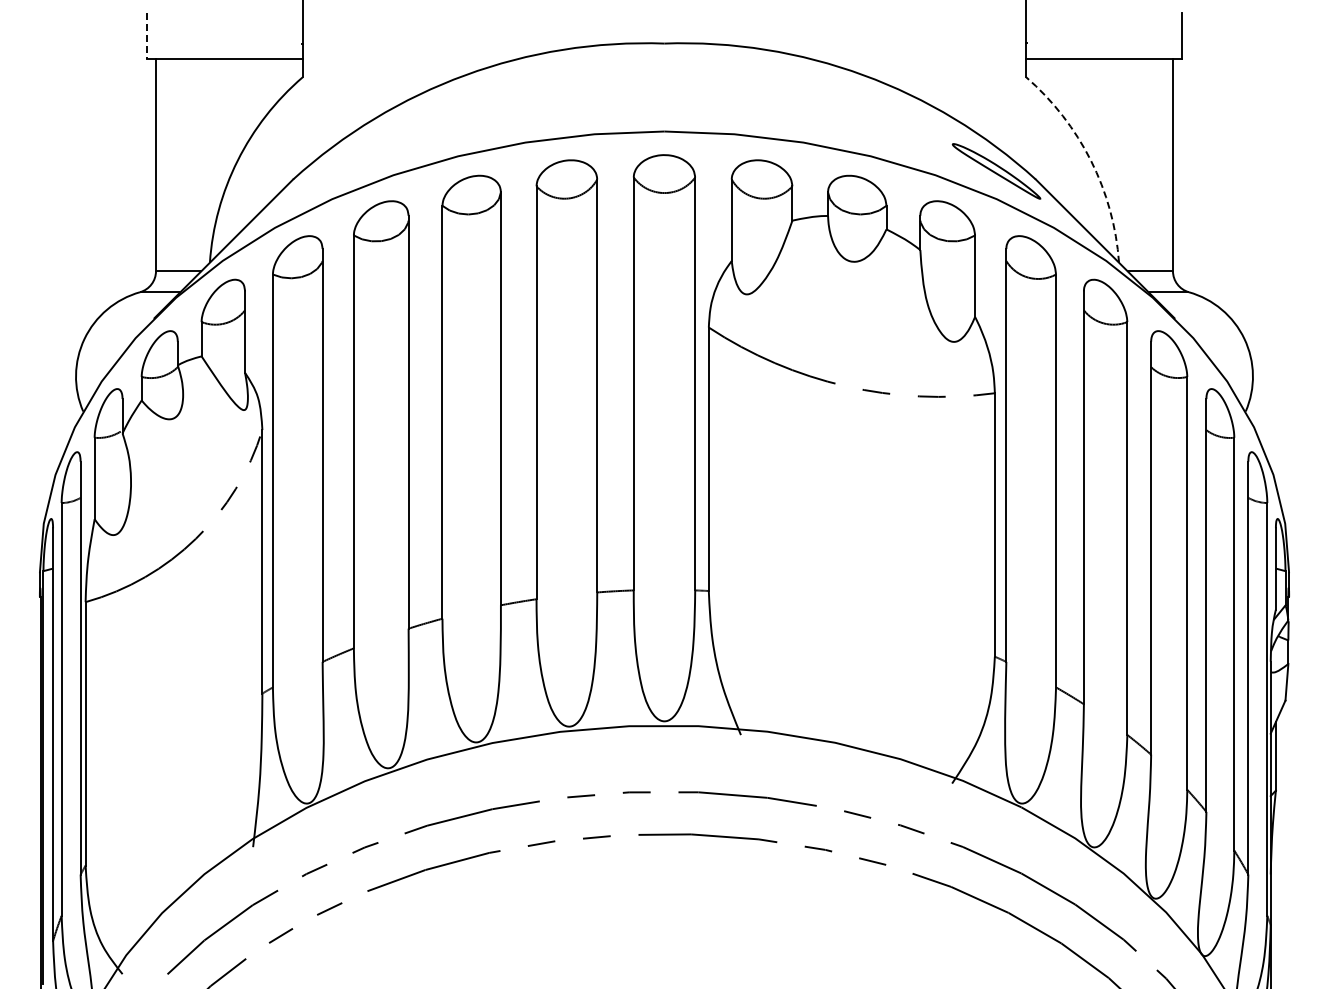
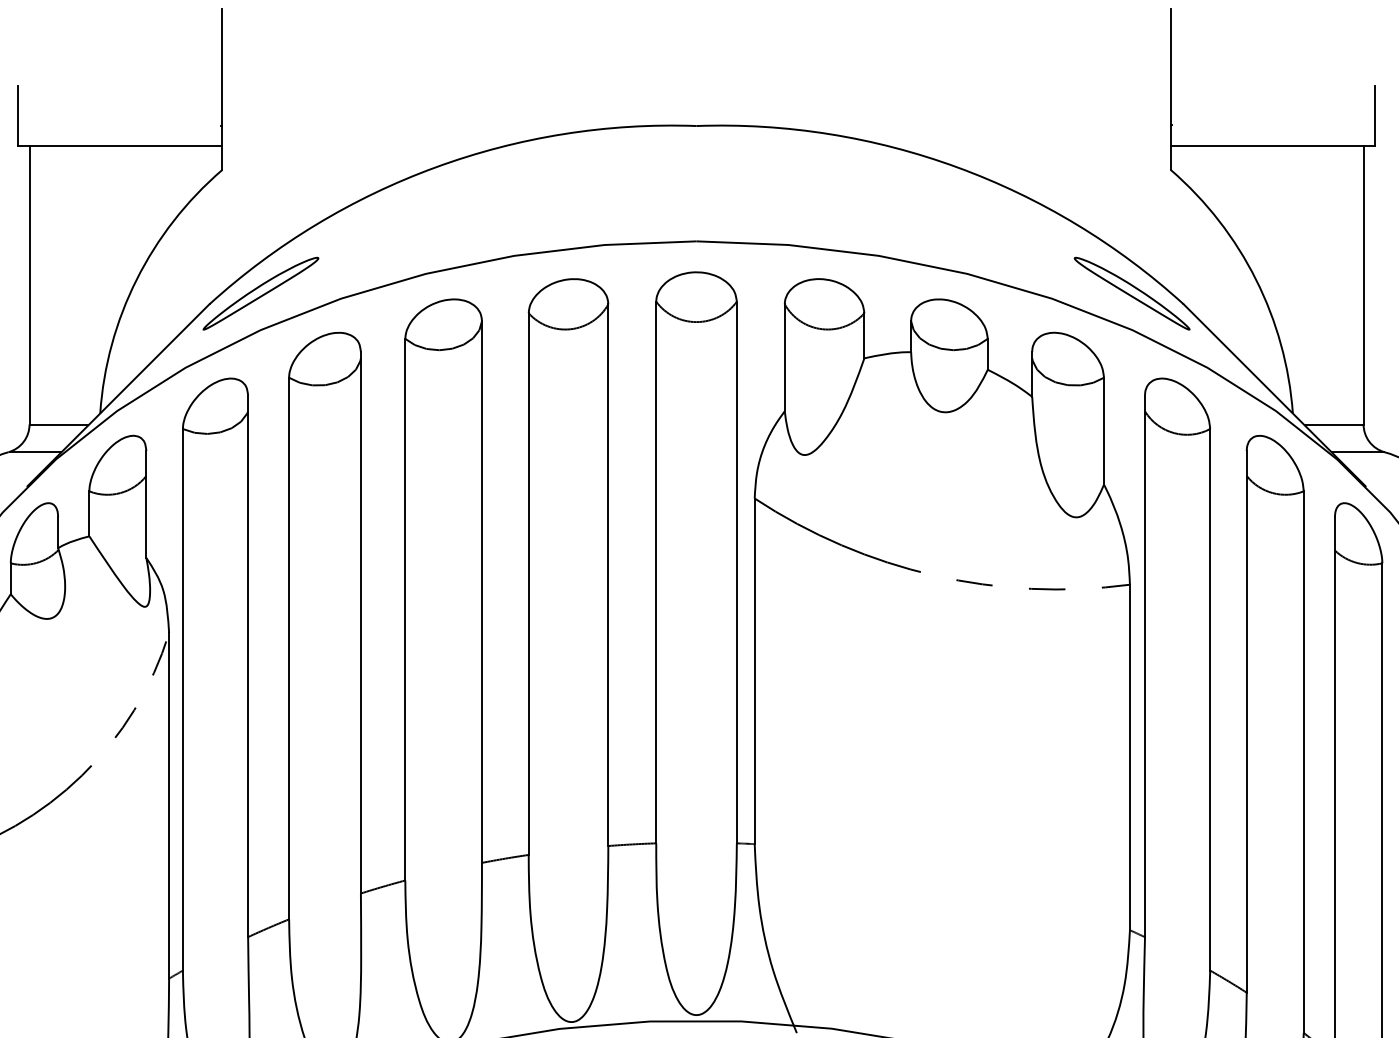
line: (147, 35) -> (18, 115), dashed -> solid
arc: (1091, 160) -> (1256, 279), dashed -> solid
part: (332, 171) -> (261, 293), added

